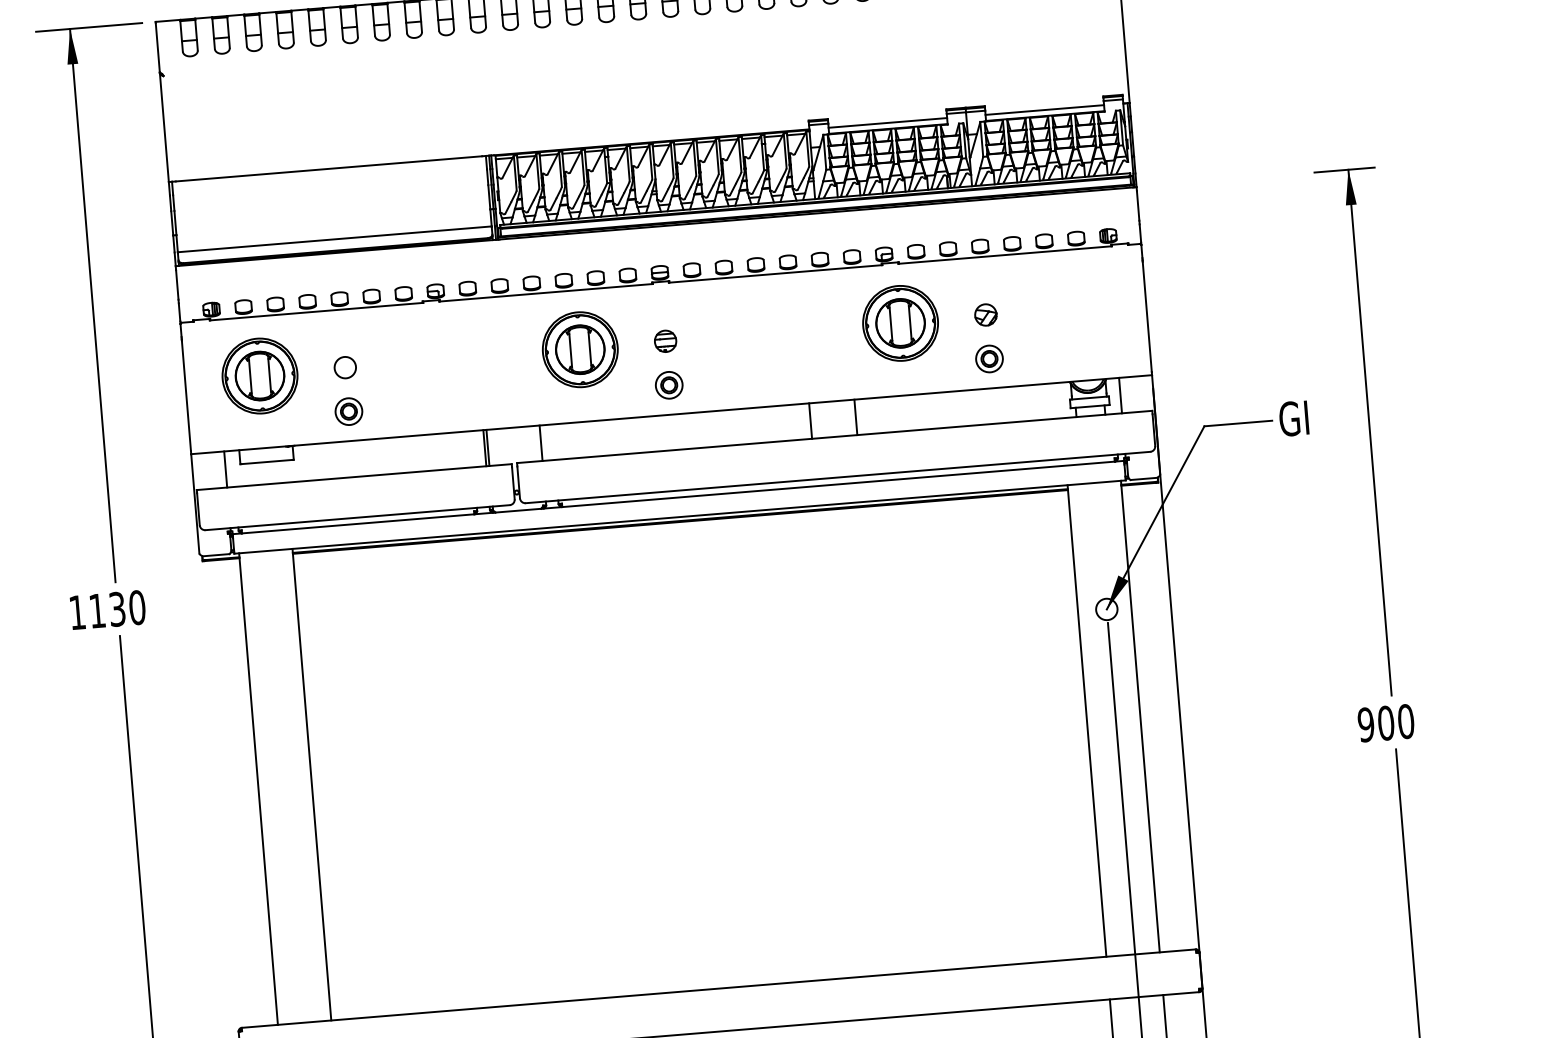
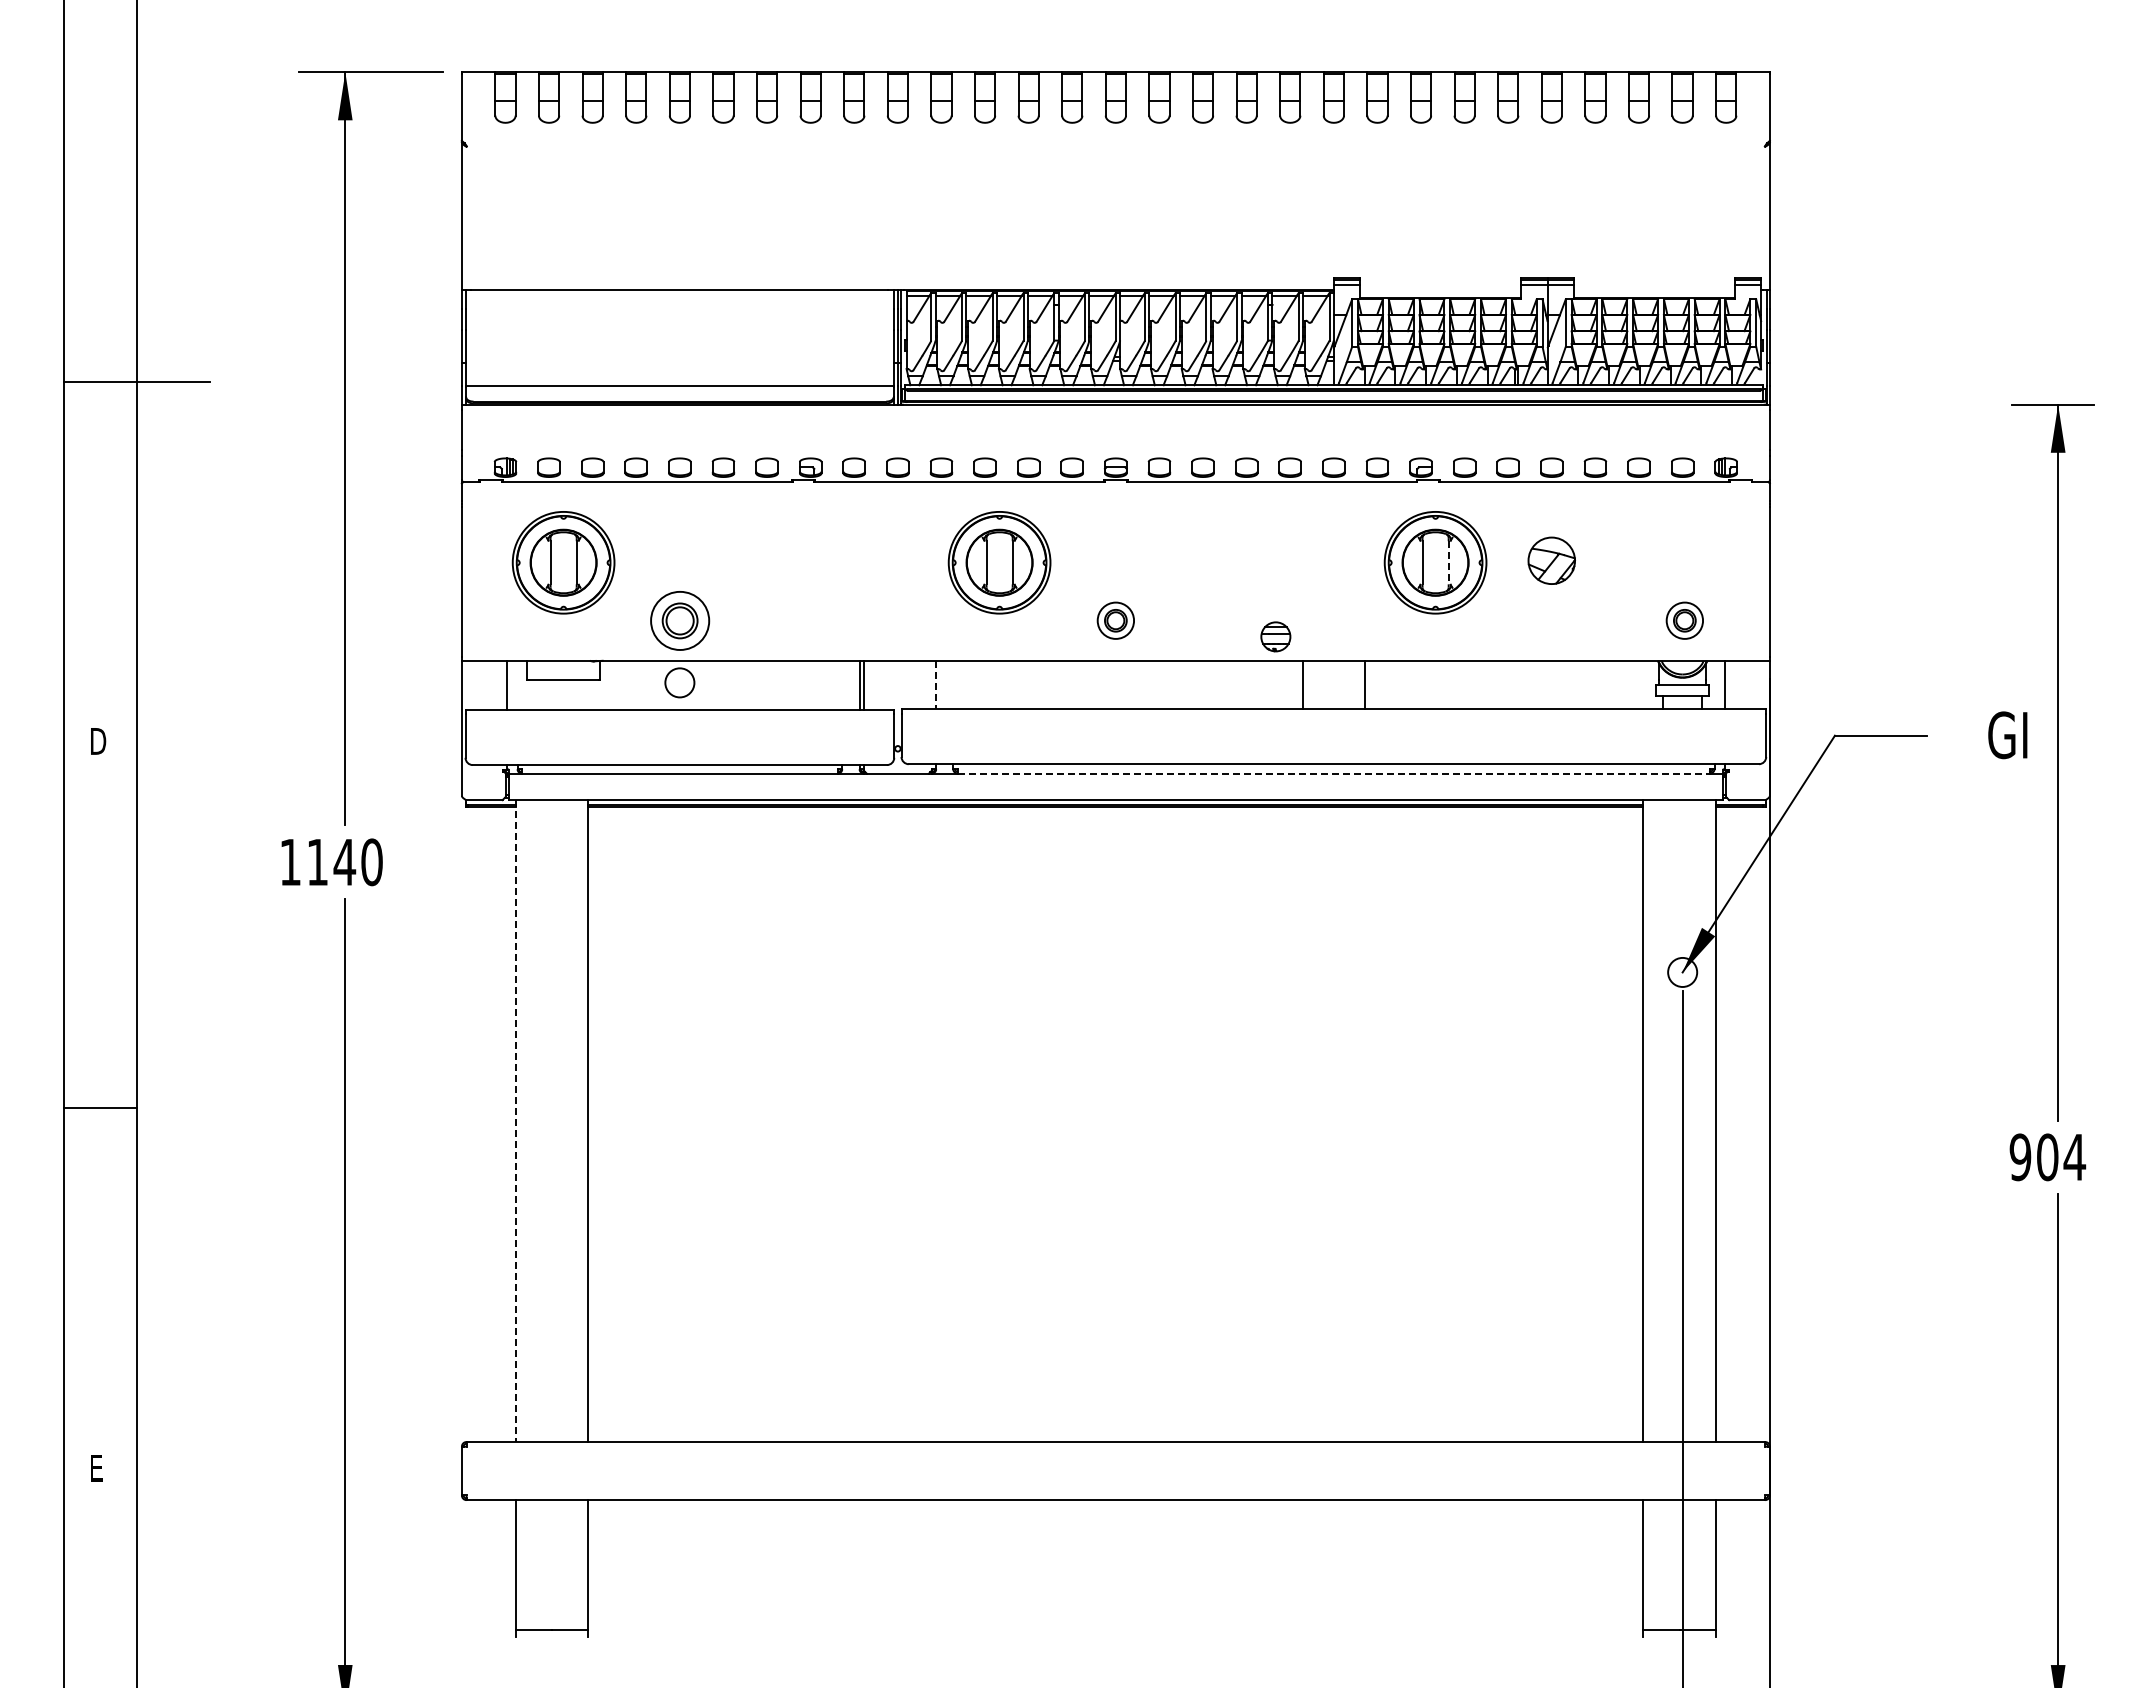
line: (1044, 110) -> (1653, 290), removed
line: (887, 123) -> (1440, 290), removed
part: (985, 314) -> (1551, 560), size x1.6
line: (910, 322) -> (1448, 562), solid -> dashed
part: (665, 341) -> (1275, 636), moved
part: (989, 358) -> (1684, 620), moved
circle: (345, 367) -> (679, 682), moved
part: (348, 411) -> (679, 620), size x1.6
text: (1293, 418) -> (2007, 735), moved
line: (541, 443) -> (936, 685), solid -> dashed
line: (839, 484) -> (1334, 773), solid -> dashed
text: (117, 609) -> (344, 862), 1130 -> 1140
text: (1405, 721) -> (2074, 1157), 900 -> 904
line: (258, 789) -> (515, 1121), solid -> dashed

